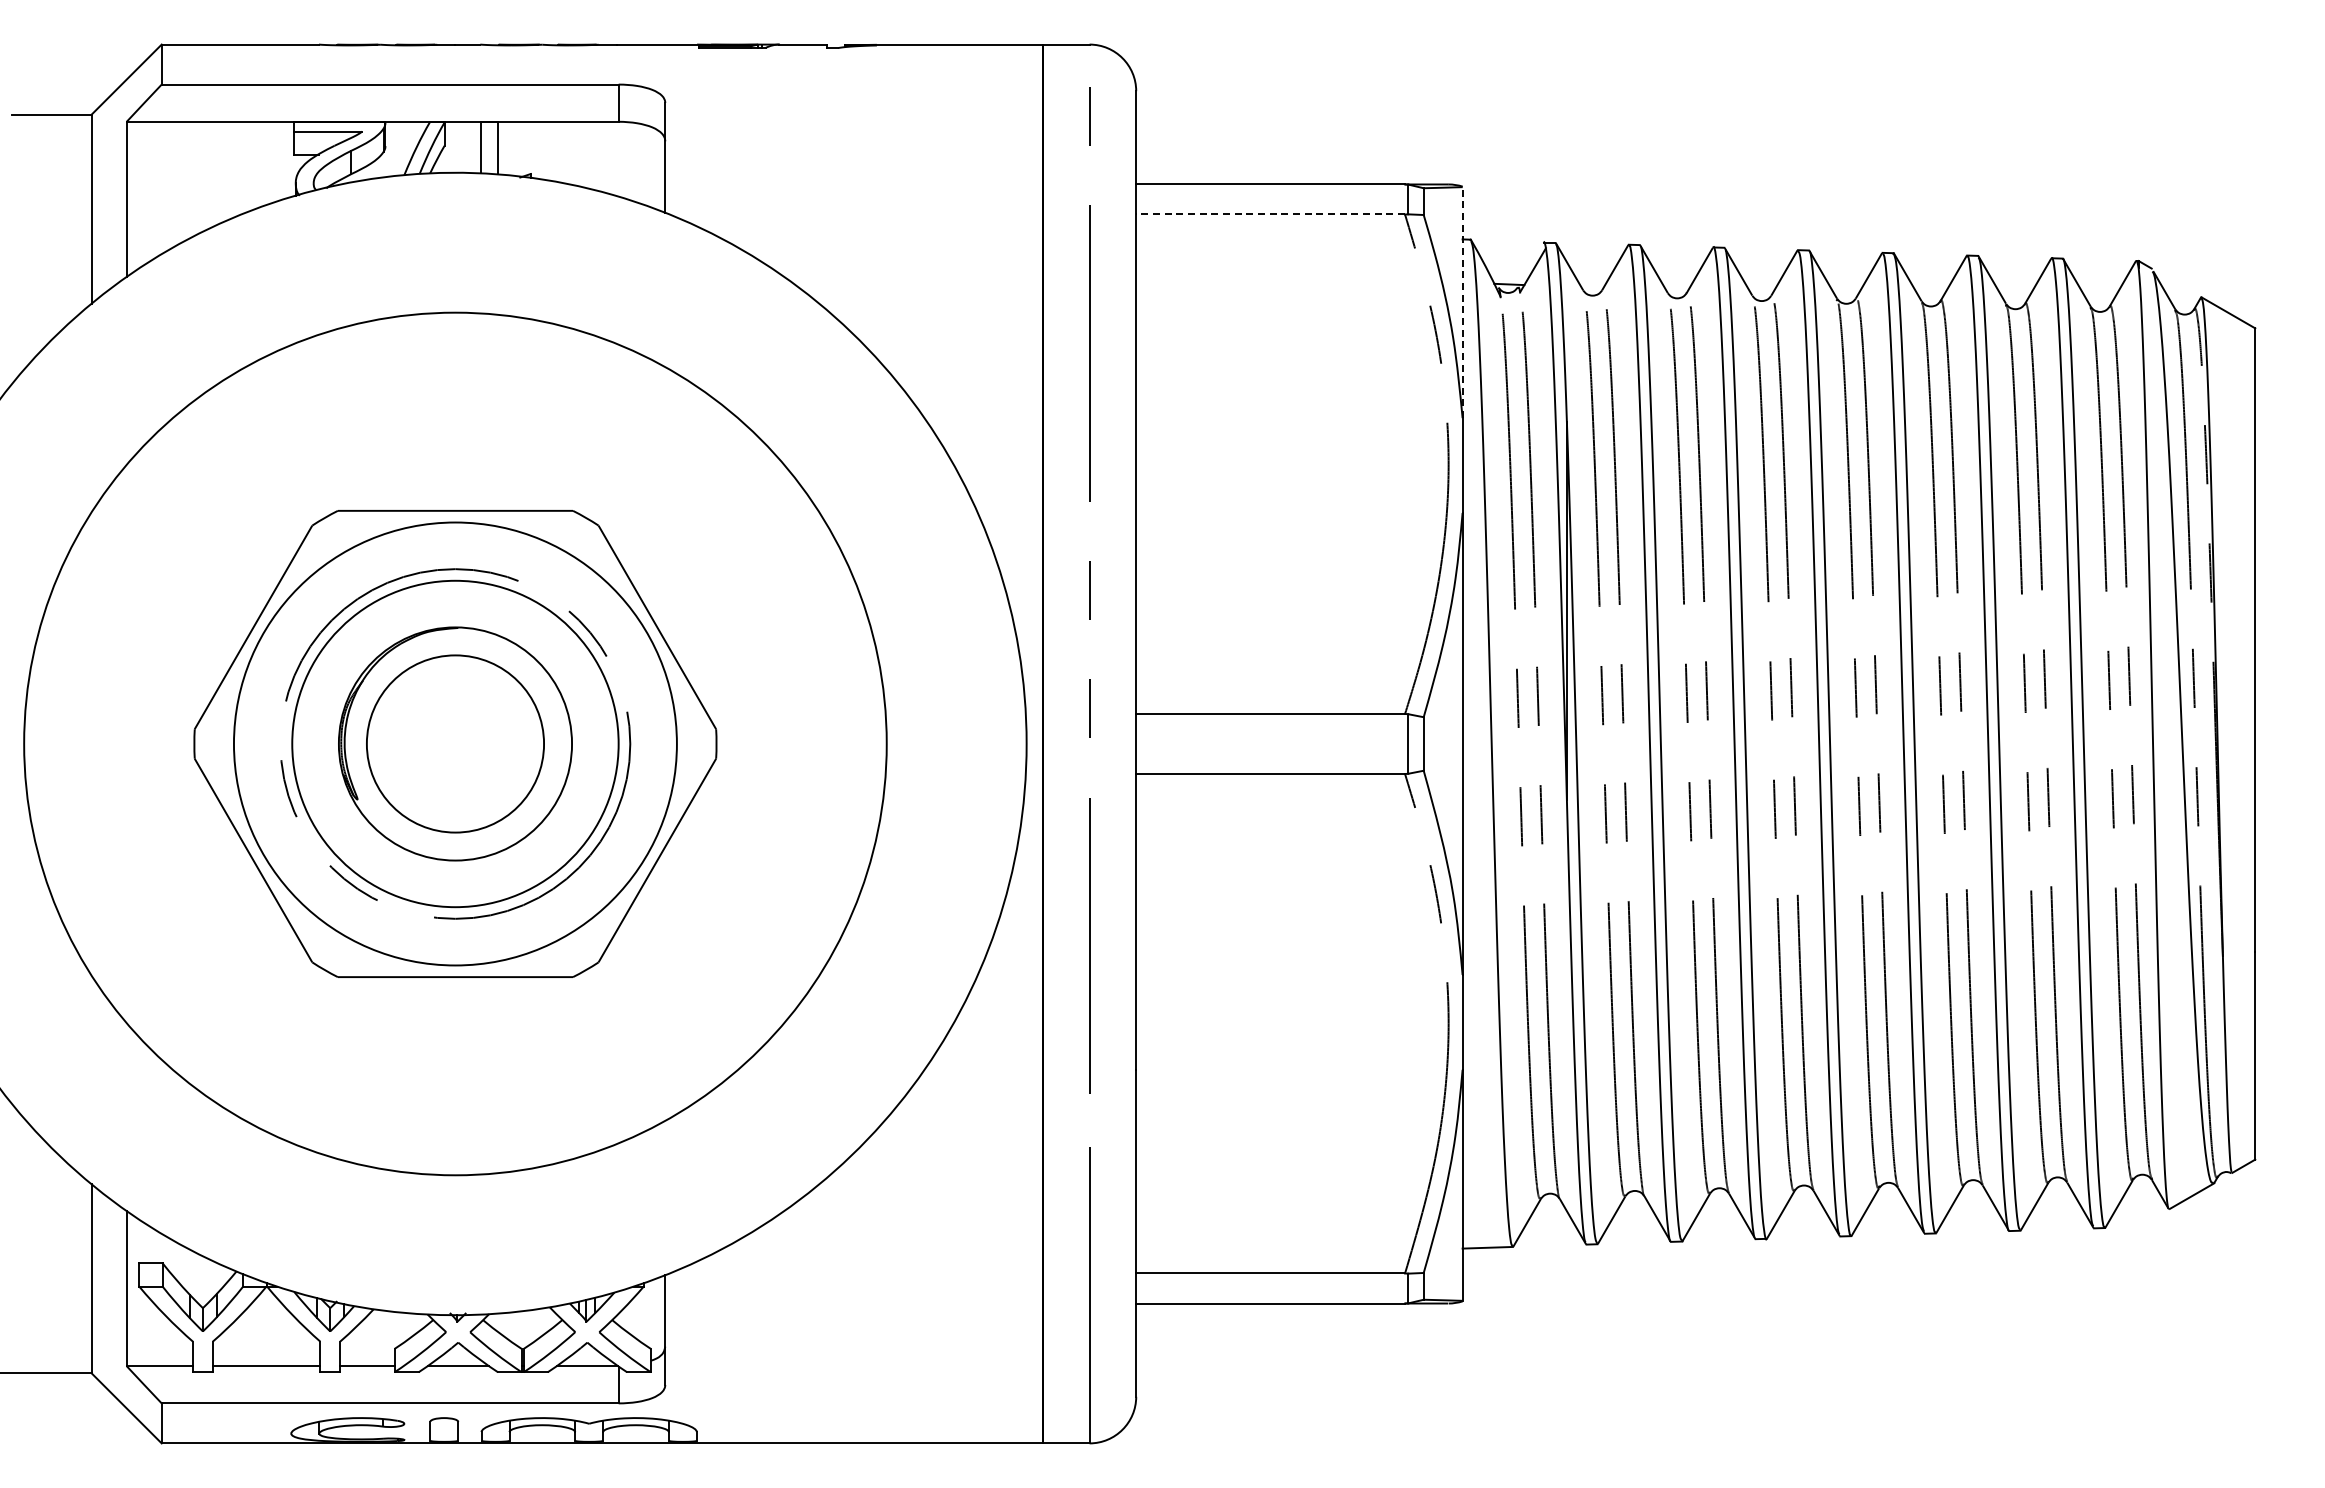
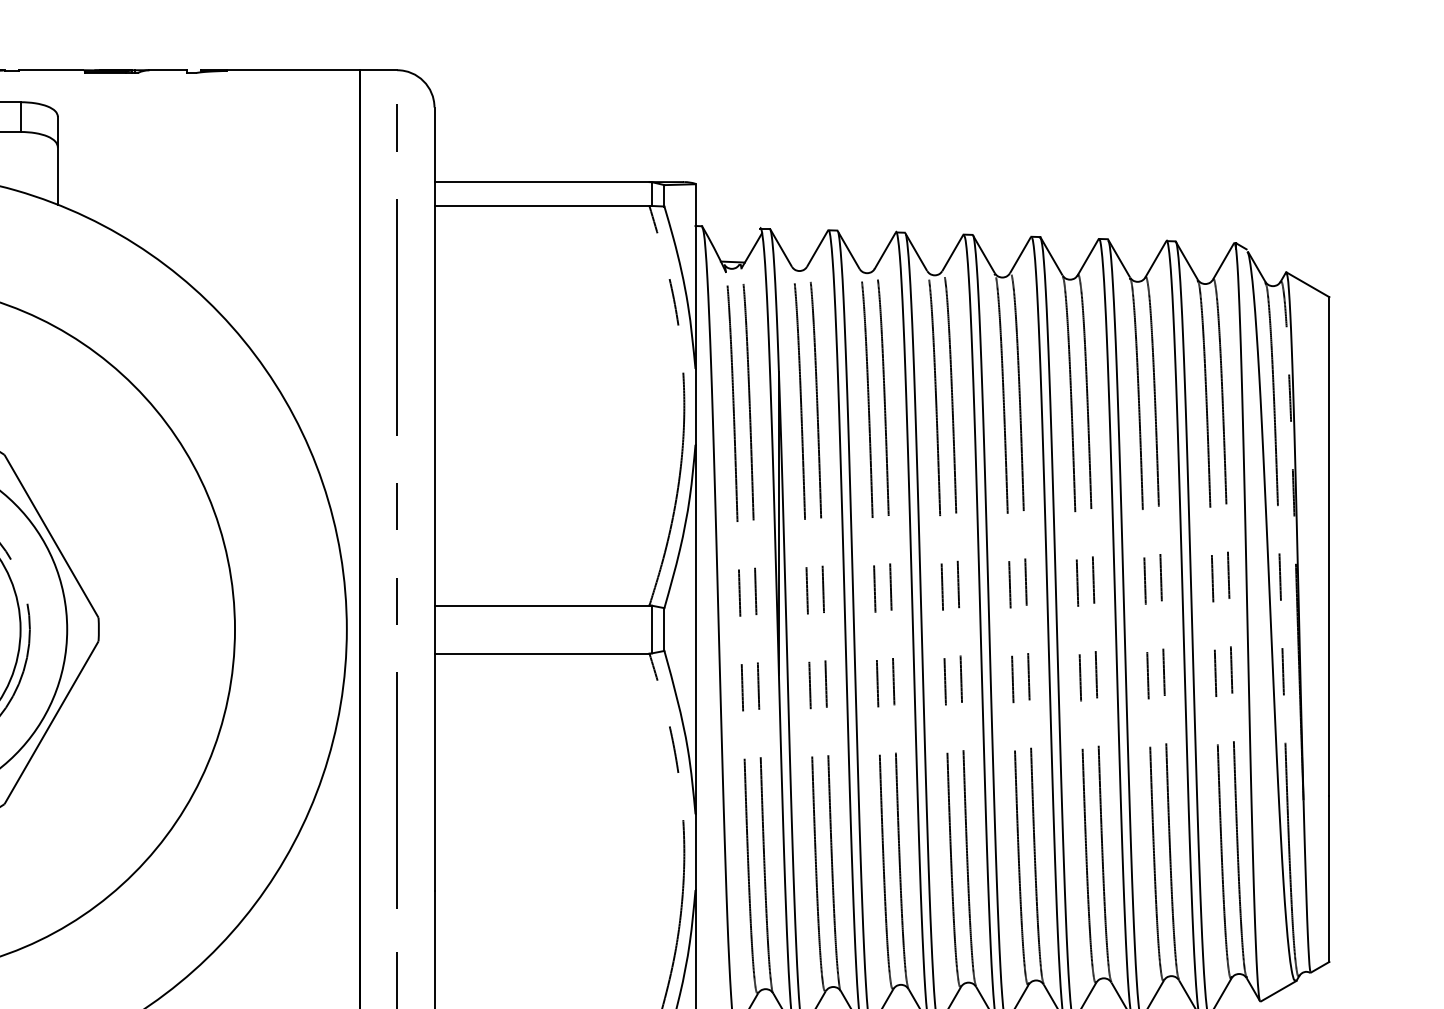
line: (1270, 214) -> (541, 206), dashed -> solid
line: (1462, 302) -> (695, 276), dashed -> solid

